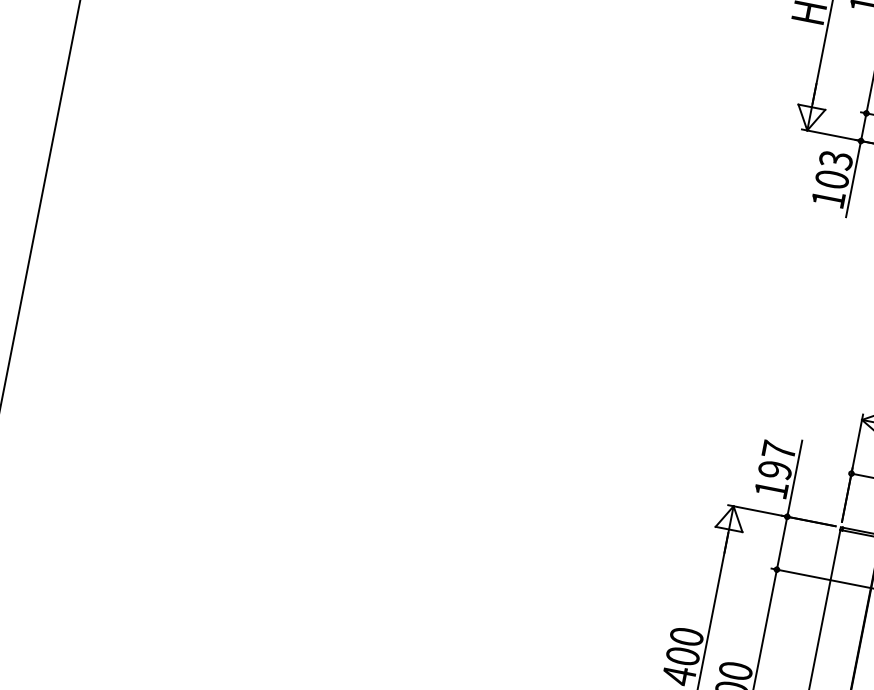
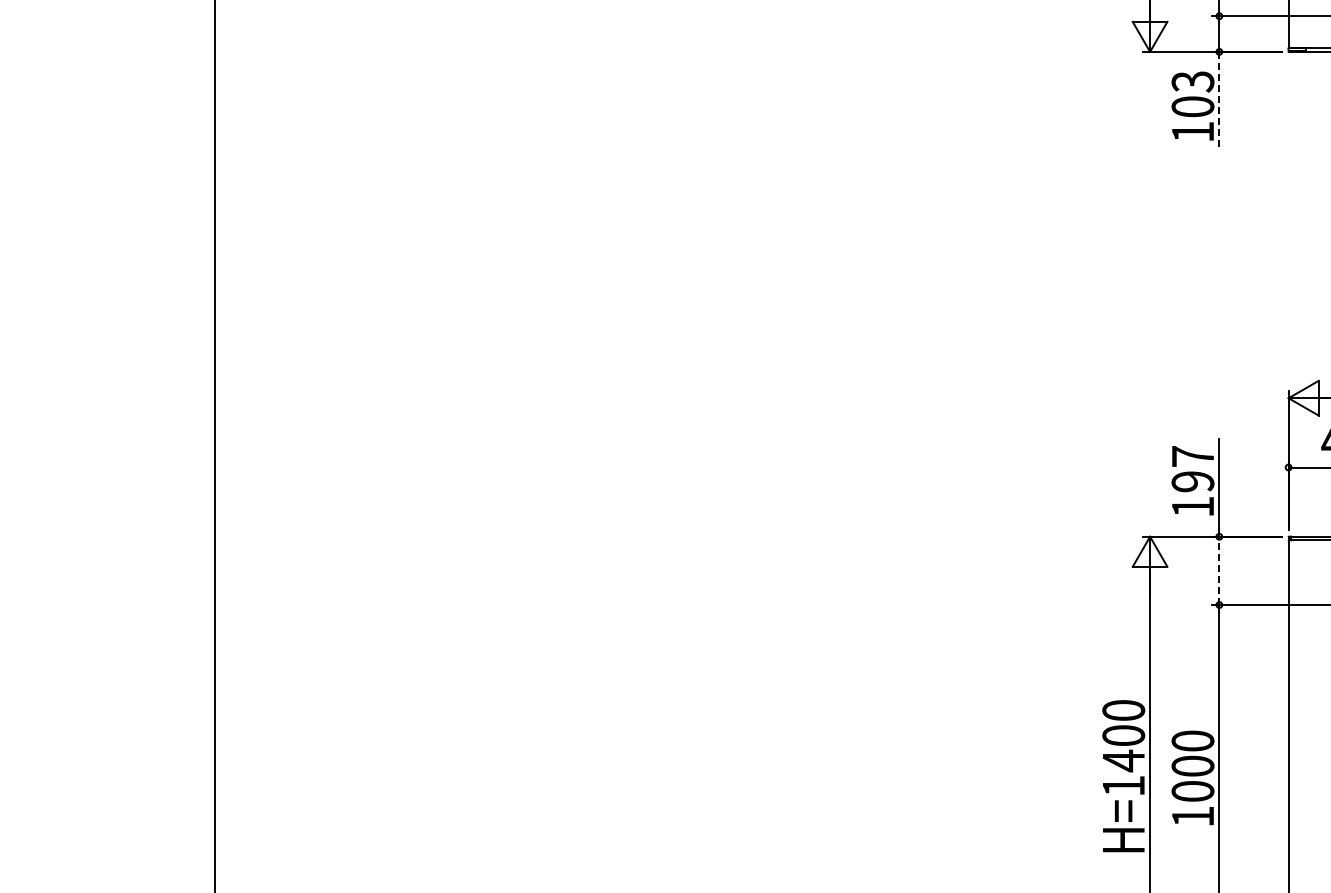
line: (853, 179) -> (1219, 101), solid -> dashed
line: (782, 542) -> (1219, 570), solid -> dashed

